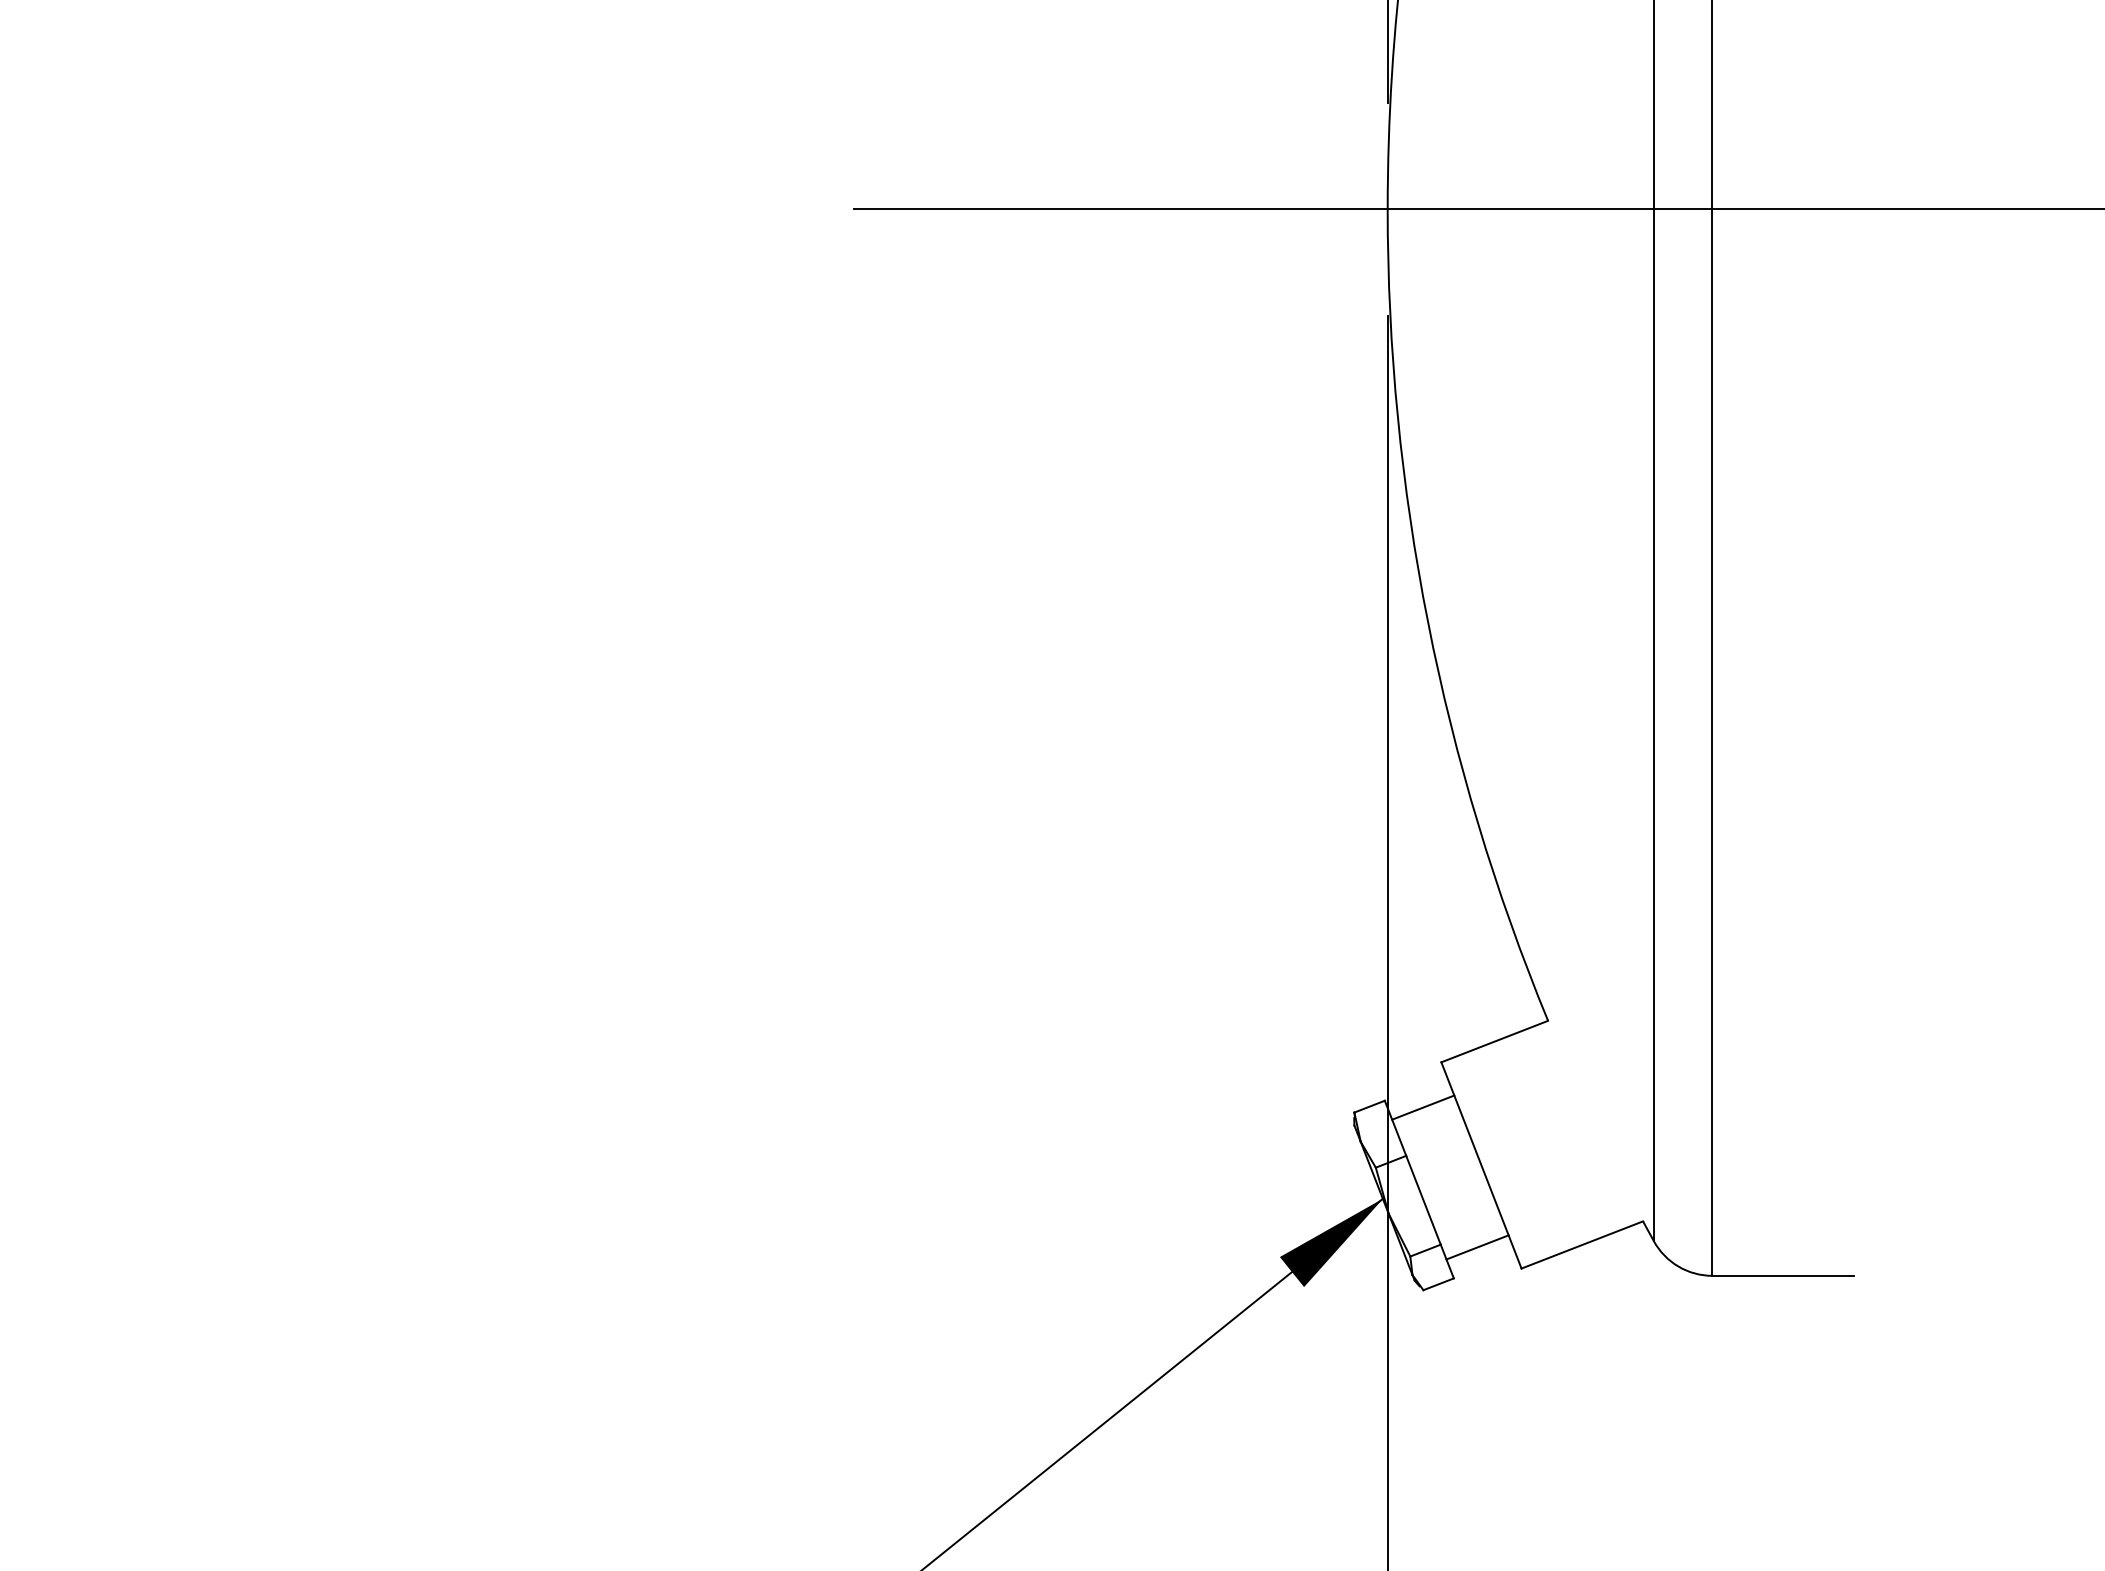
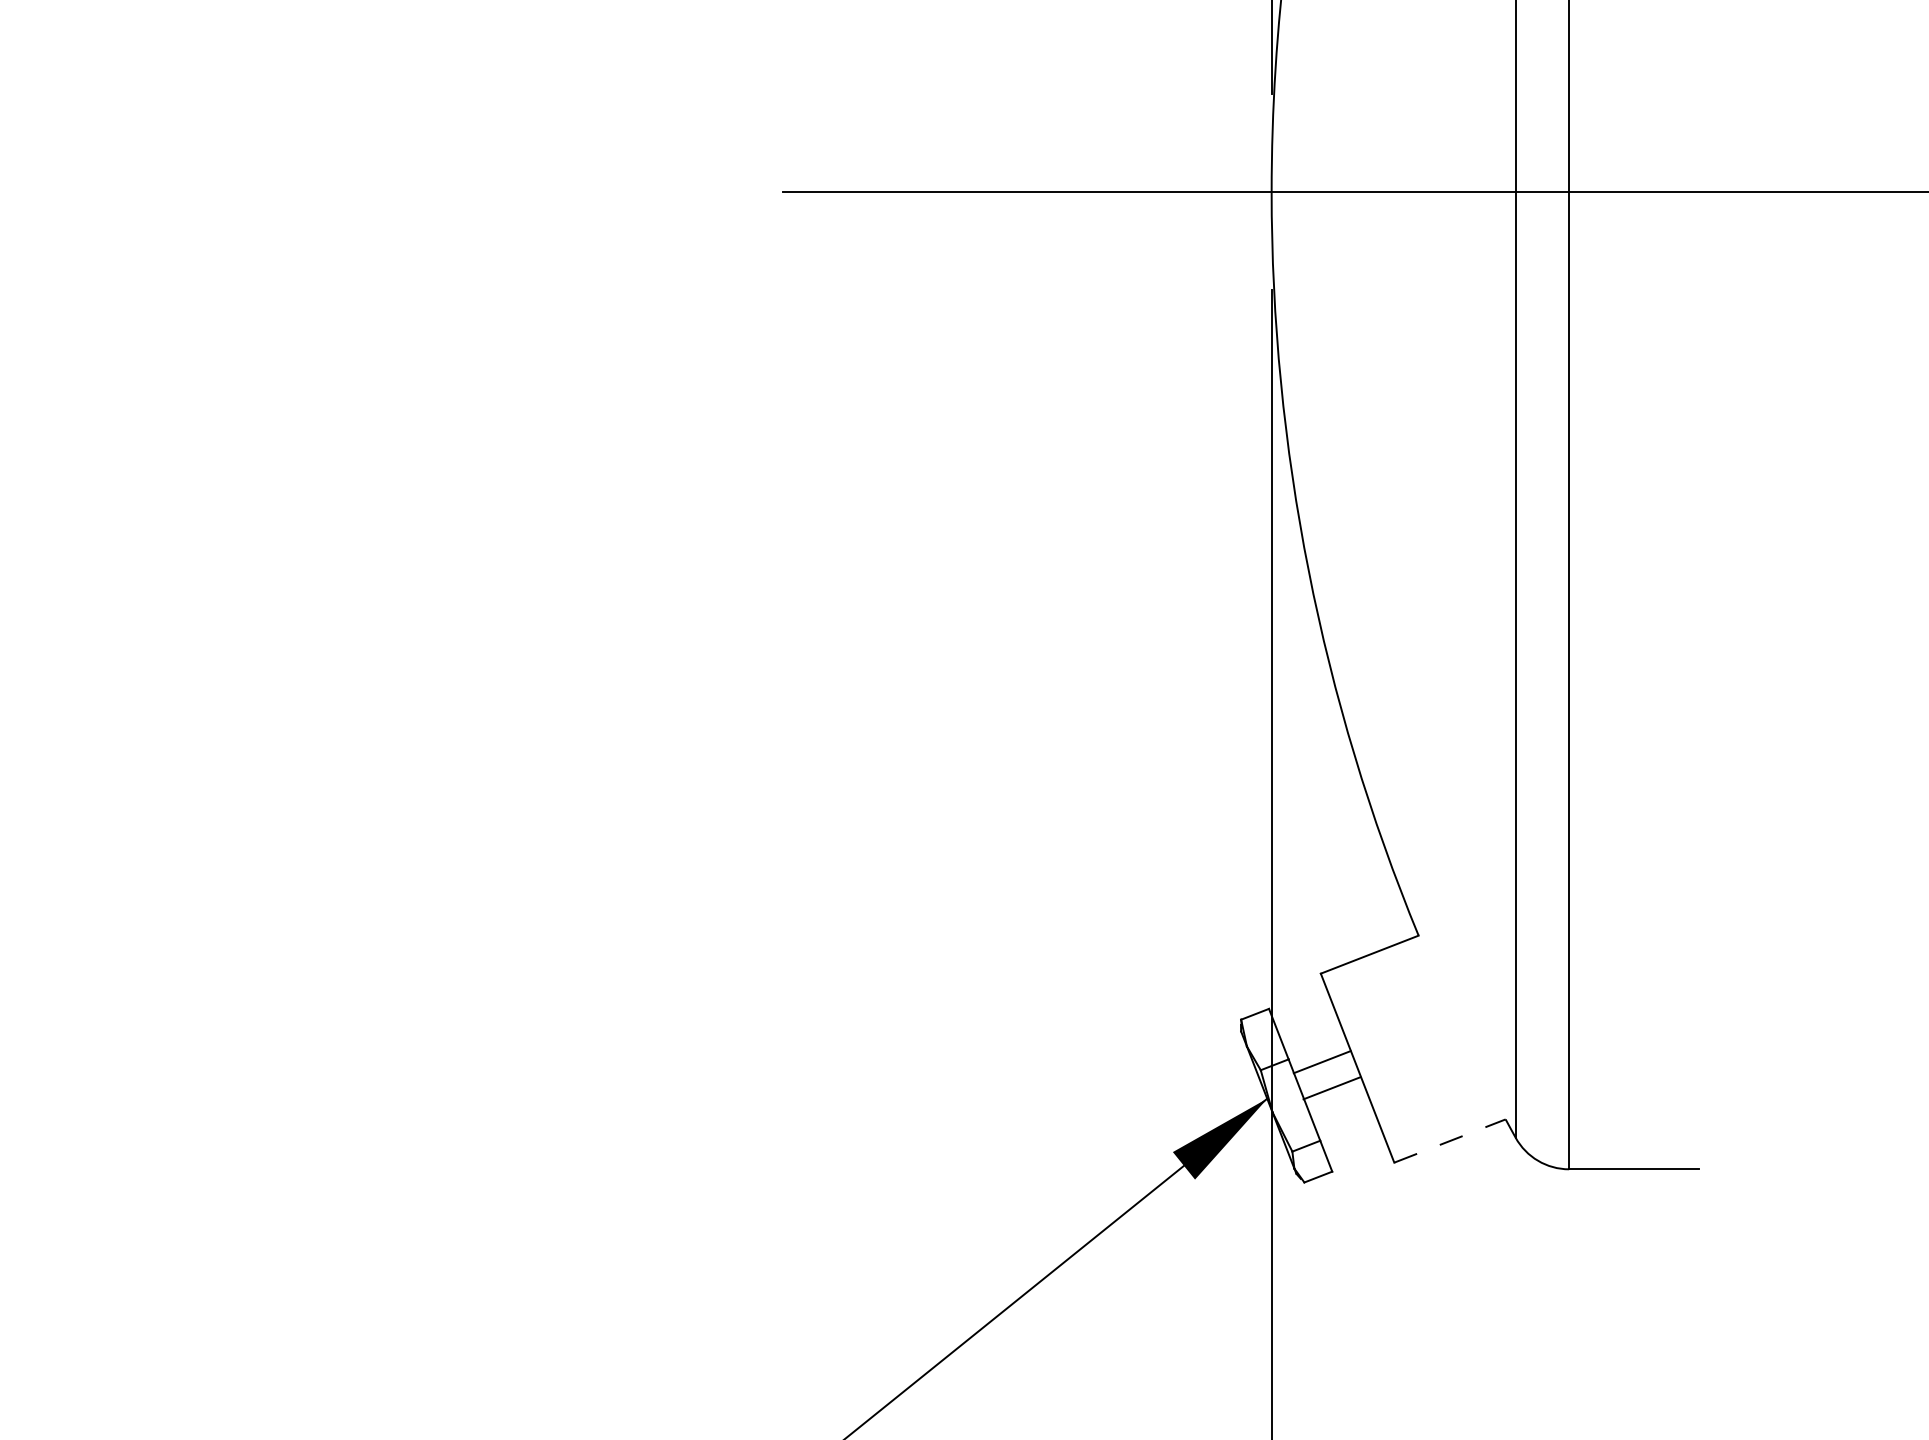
line: (1422, 1107) -> (1321, 1062), moved
line: (1581, 1245) -> (1449, 1141), solid -> dashed
line: (1477, 1247) -> (1331, 1088), moved

